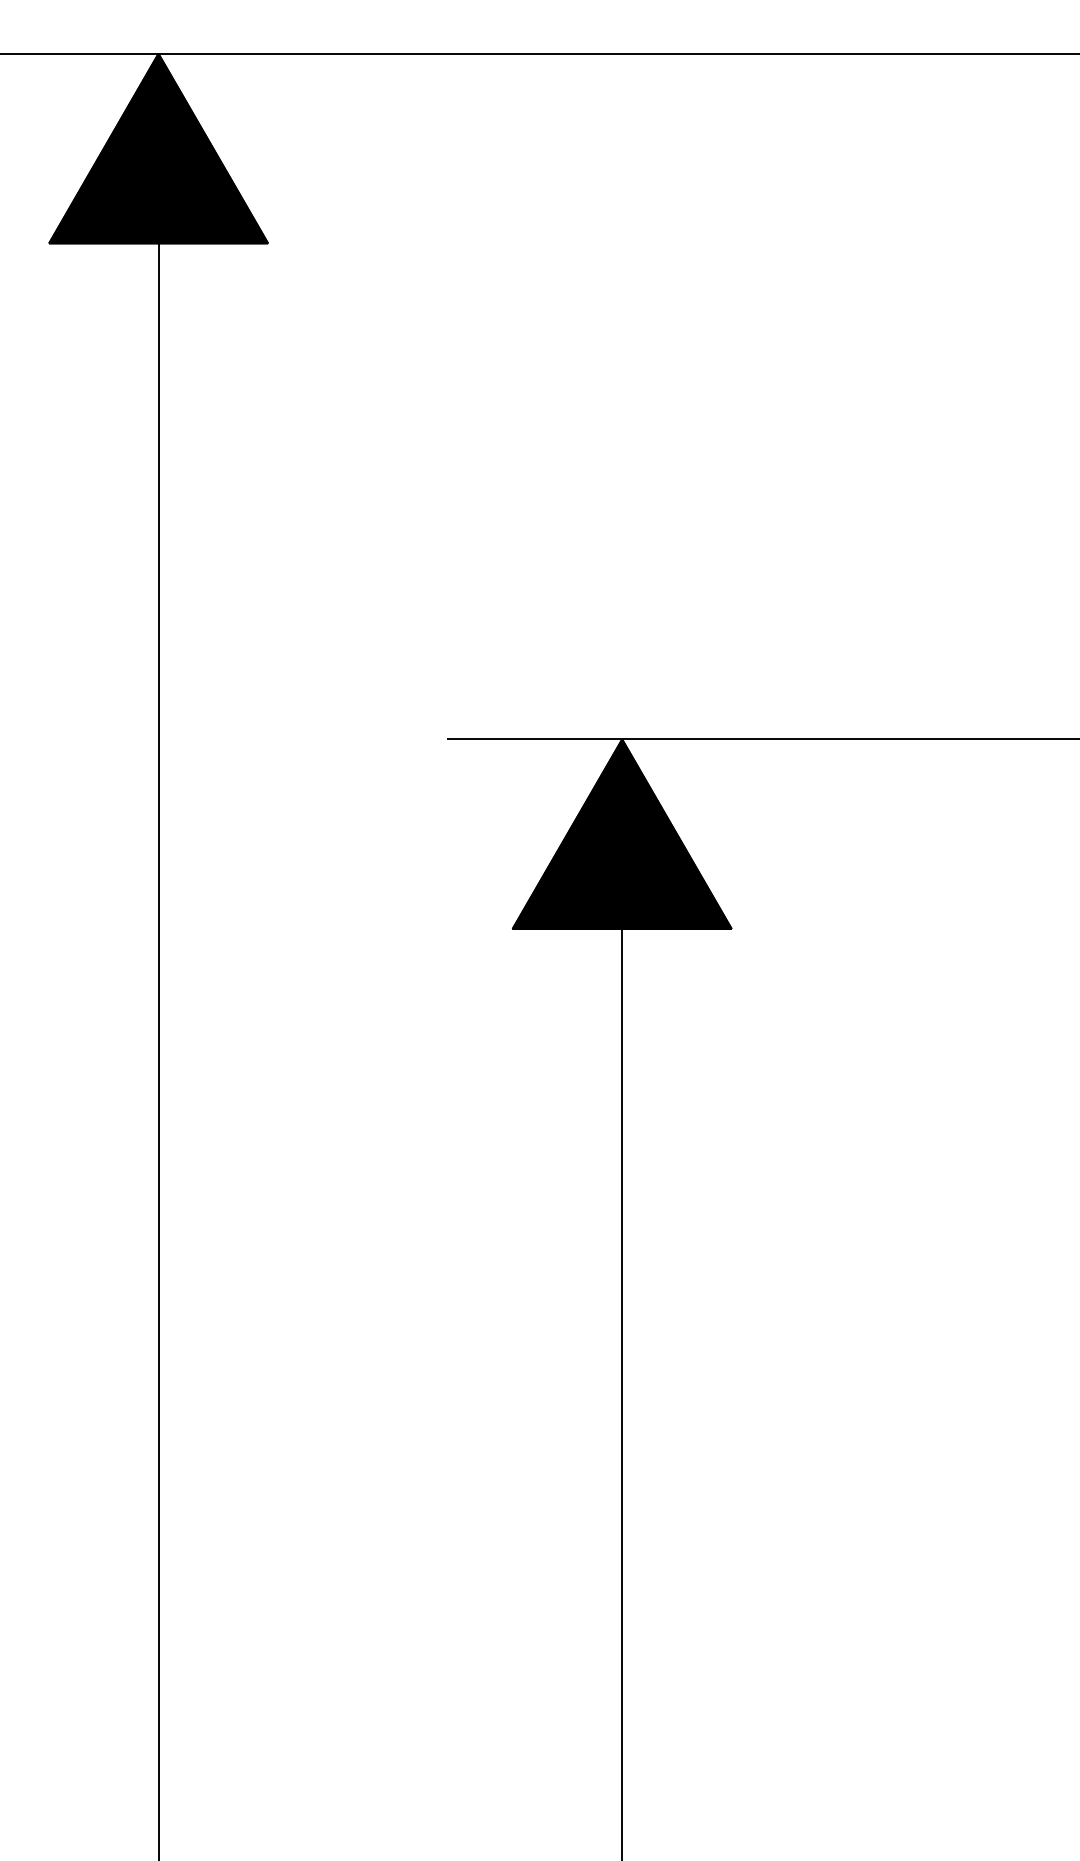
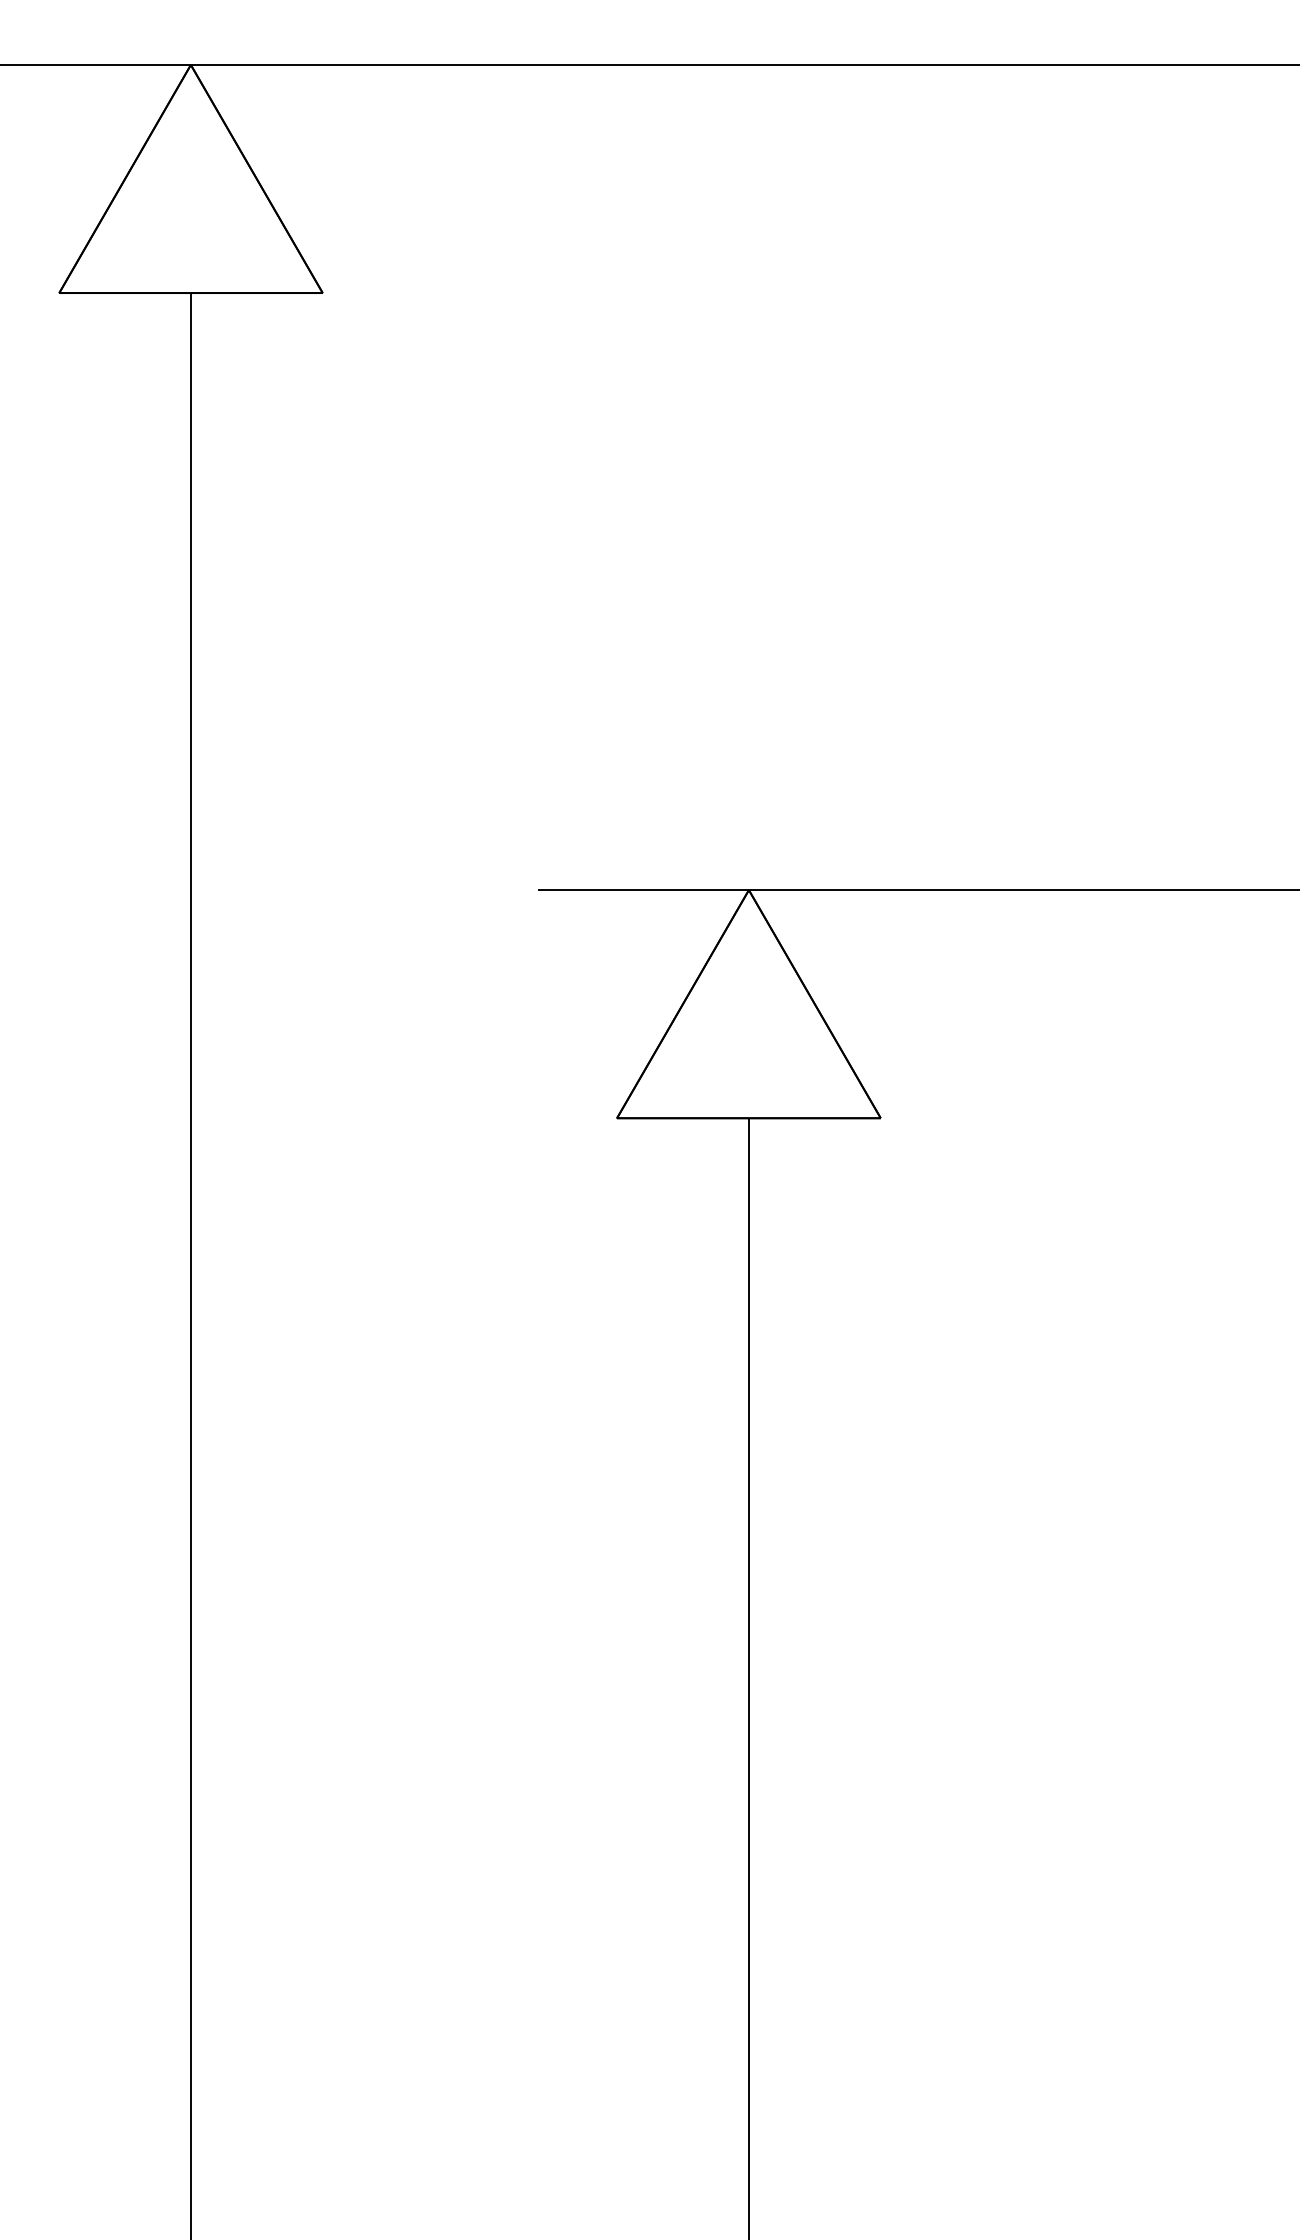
fill: (158, 148) -> (190, 178), removed
fill: (621, 834) -> (748, 1004), removed

